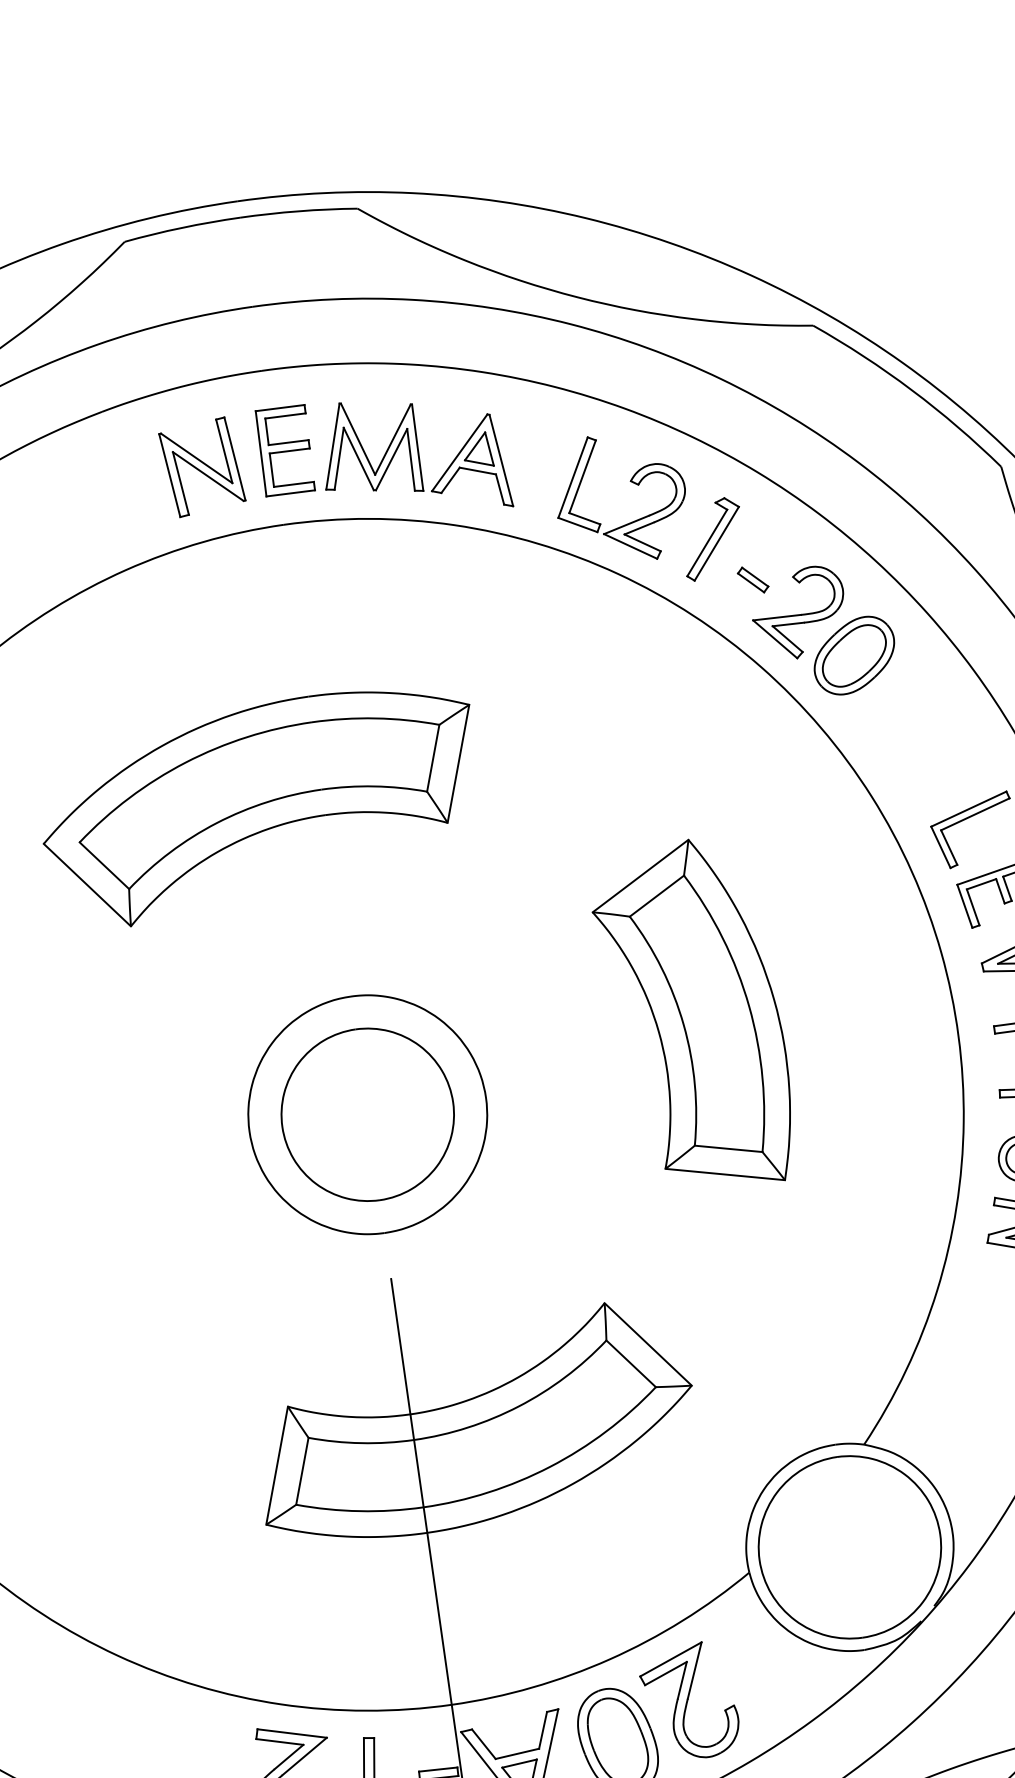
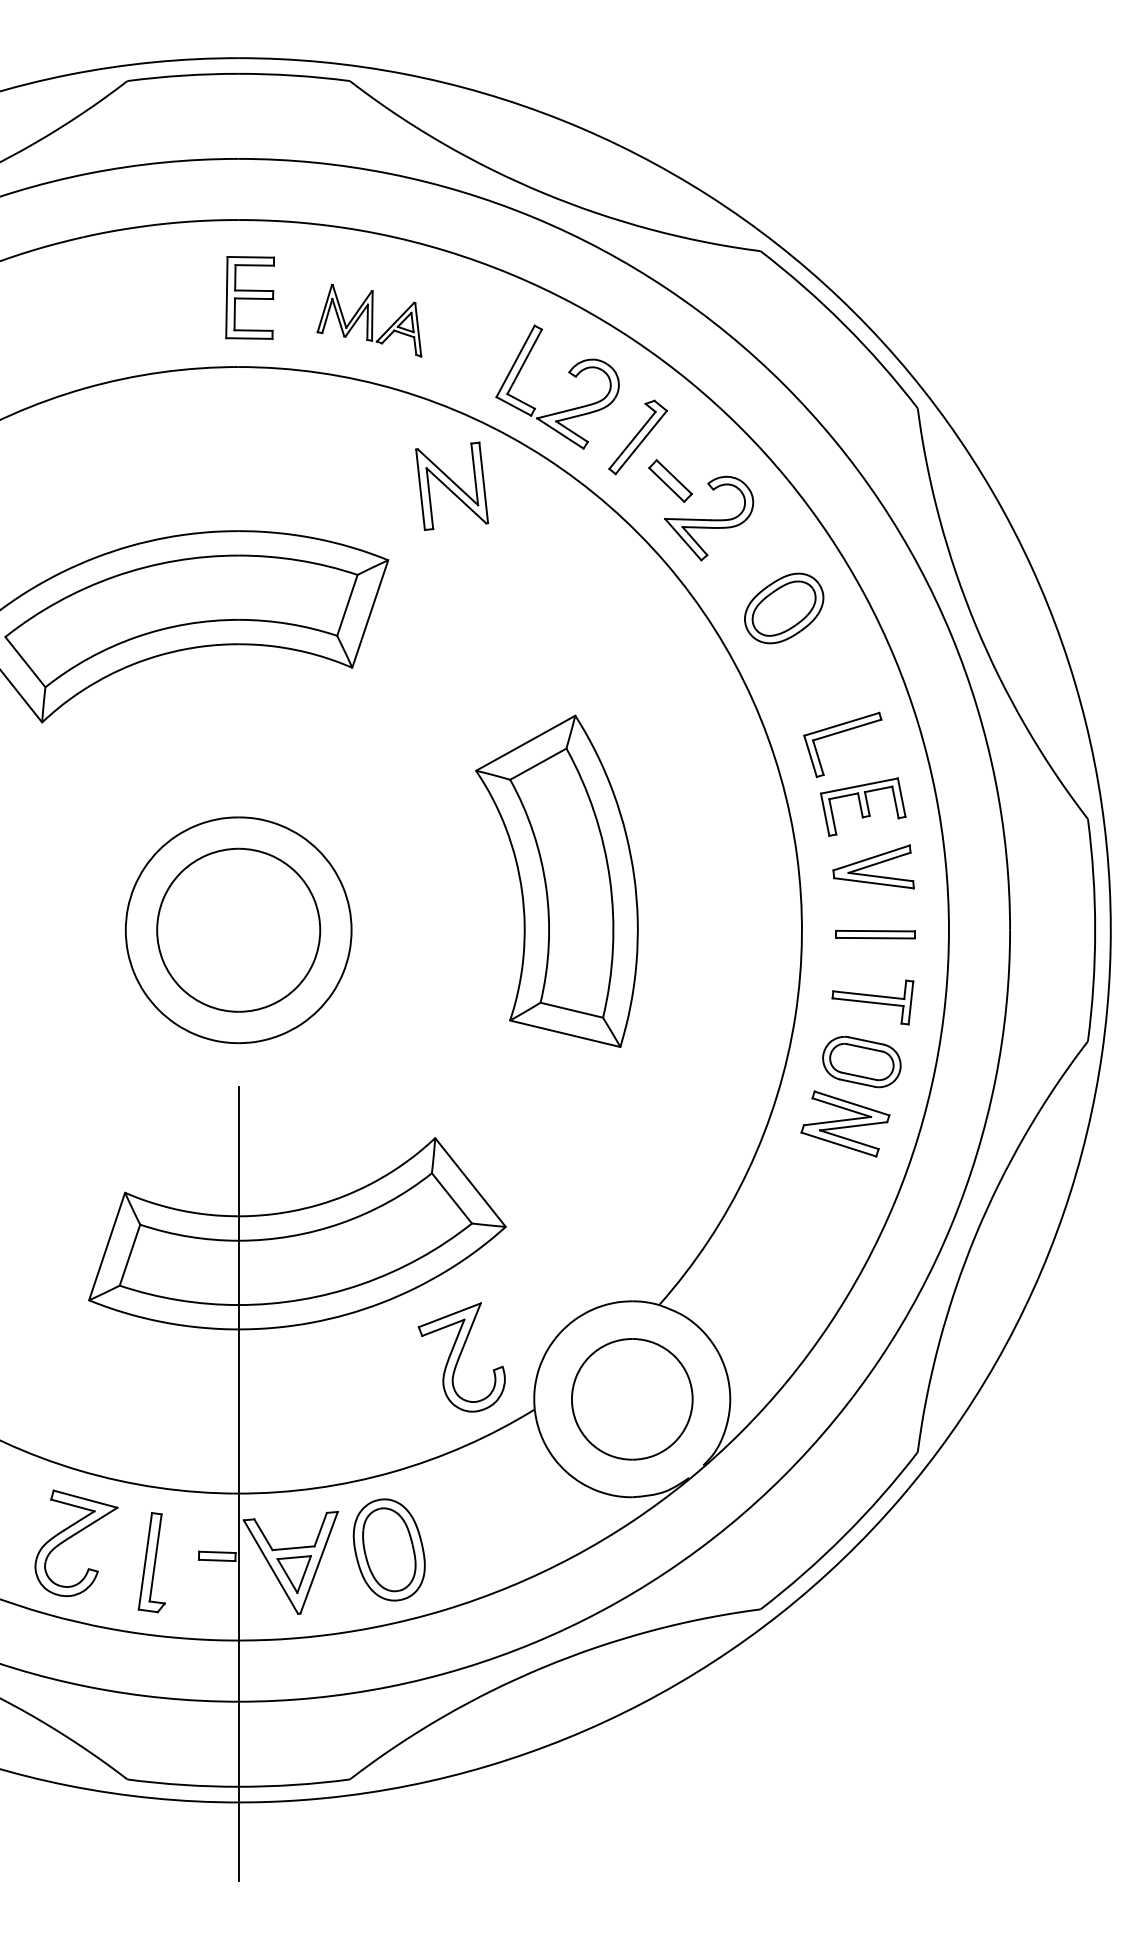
part: (413, 456) -> (369, 320), size x0.6
part: (202, 466) -> (452, 485), moved
part: (753, 580) -> (670, 481), size x1.6
part: (854, 655) -> (784, 608), moved
part: (850, 1547) -> (632, 1399), size x0.7
part: (689, 1701) -> (461, 1357), moved

